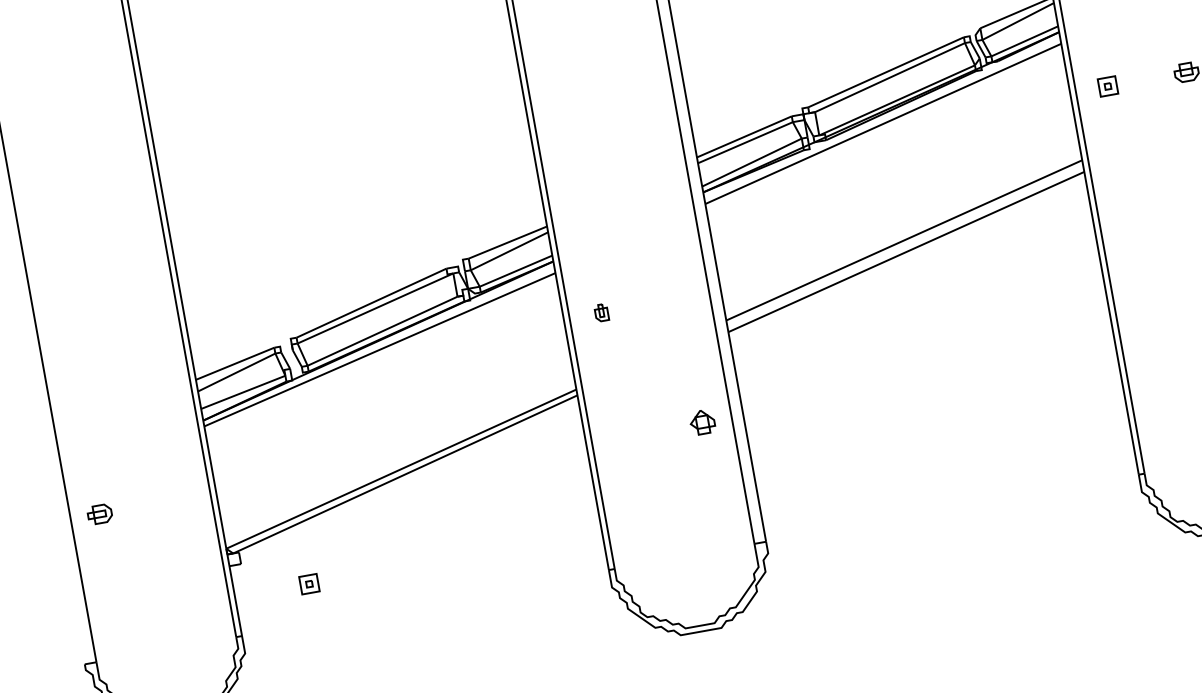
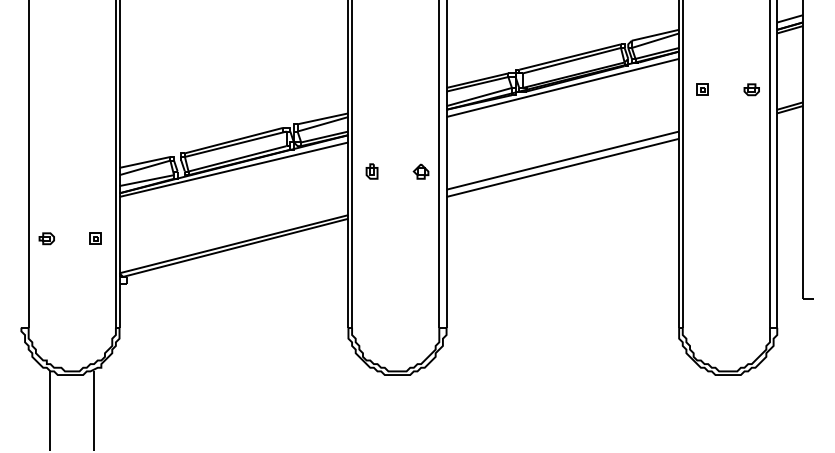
part: (600, 312) -> (371, 171), size x1.43
part: (701, 422) -> (420, 171), moved
part: (308, 583) -> (95, 238), moved

